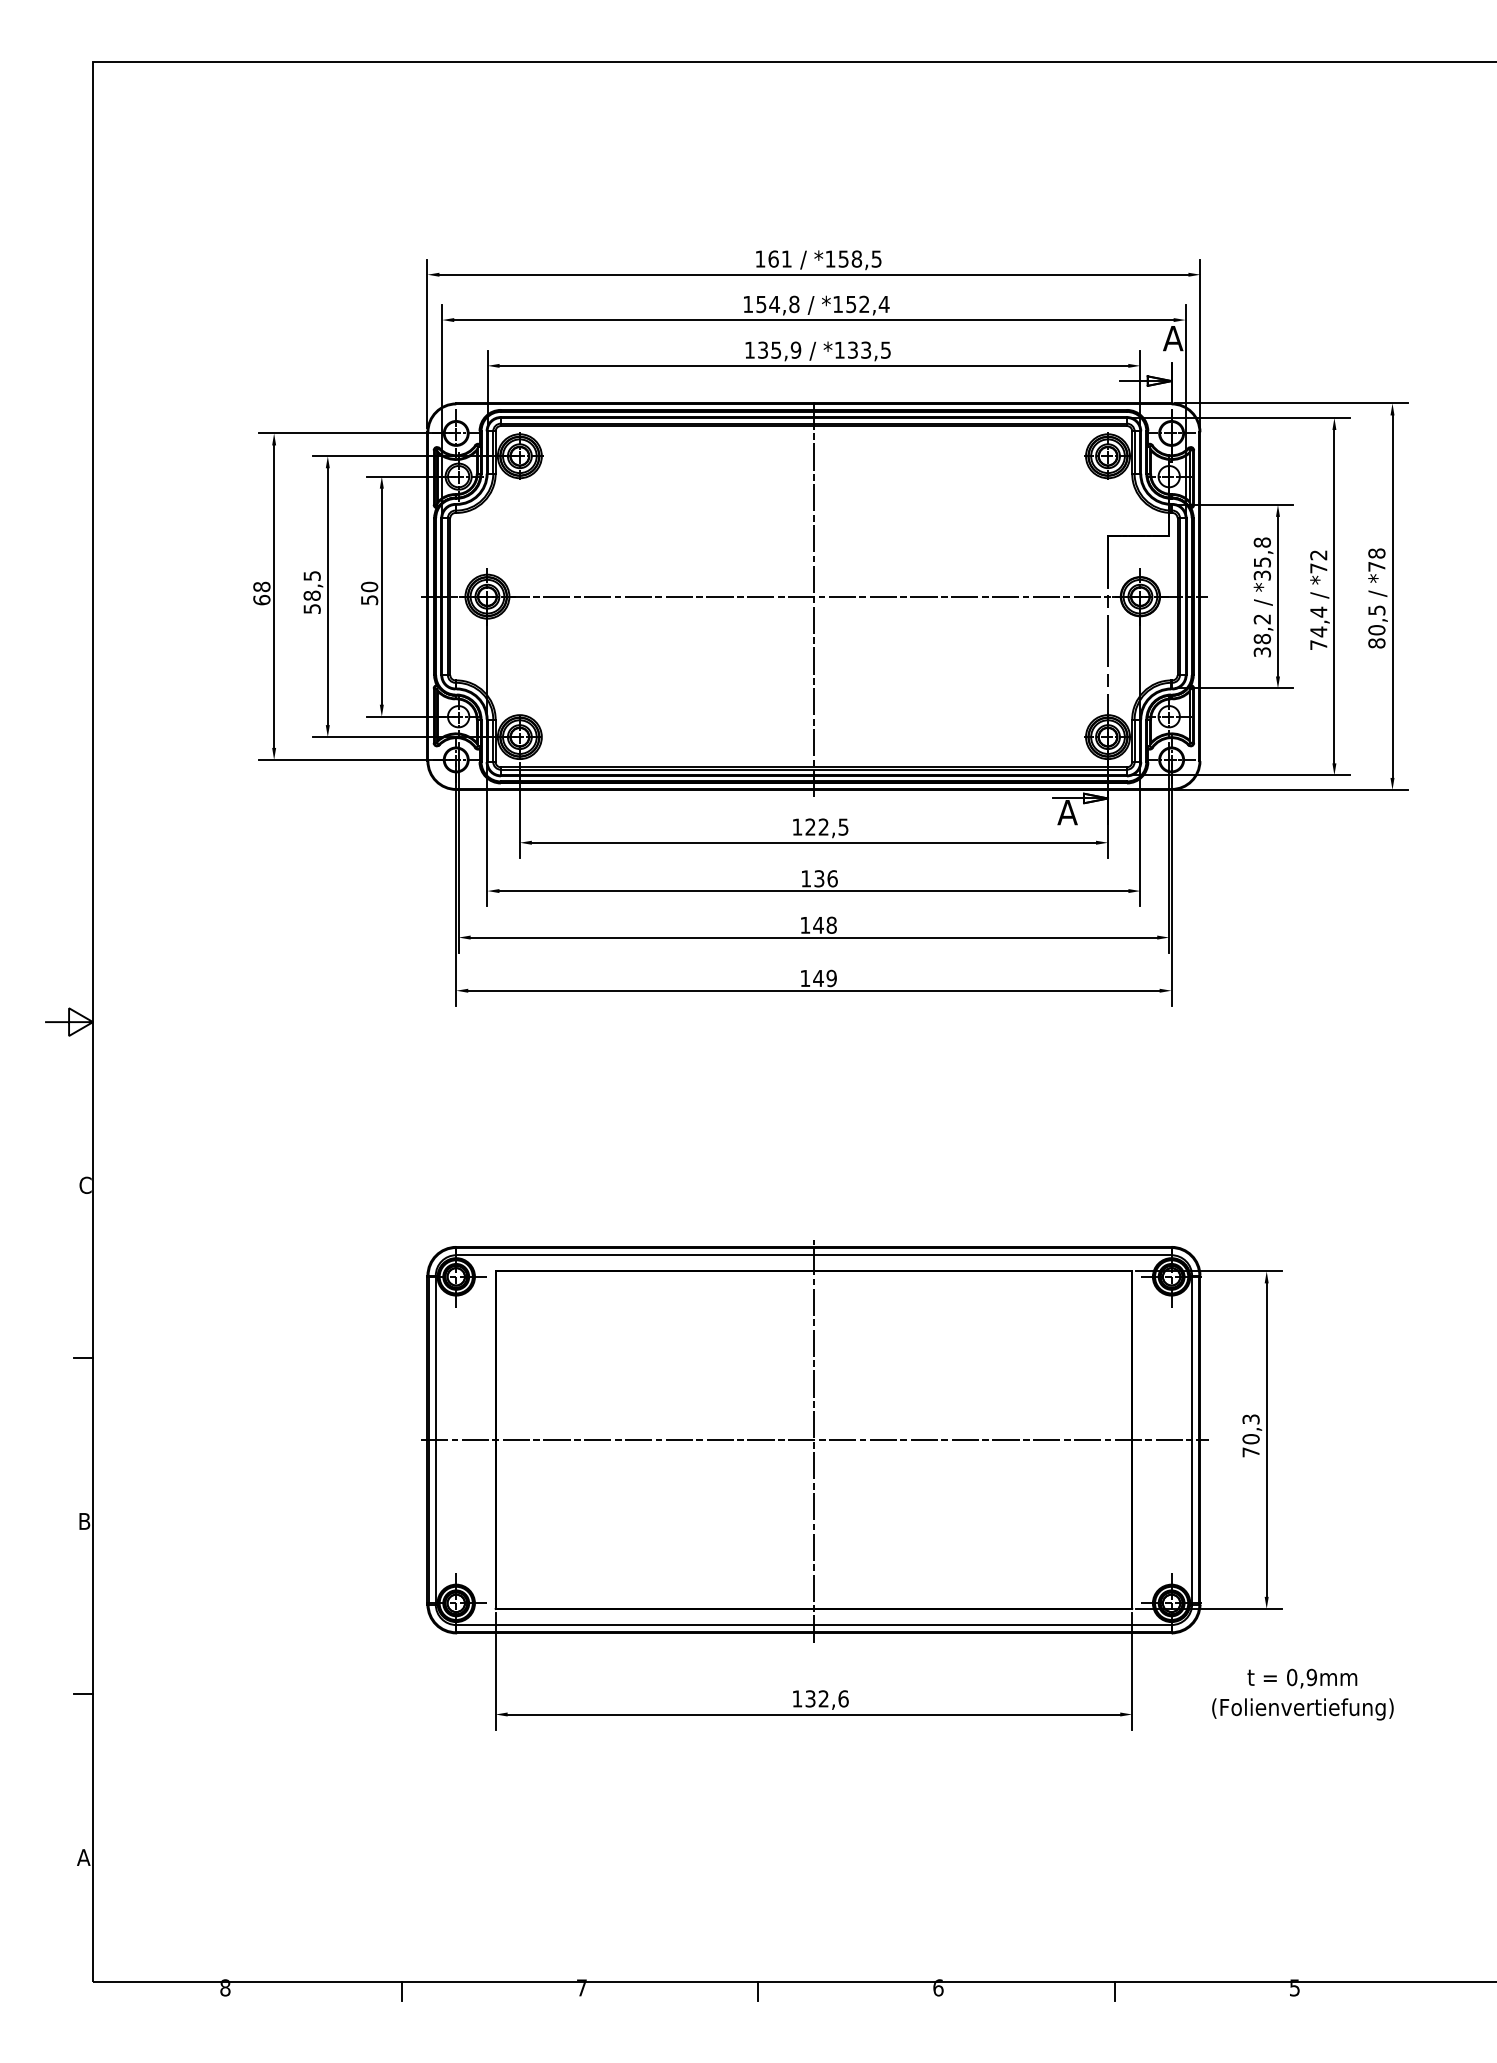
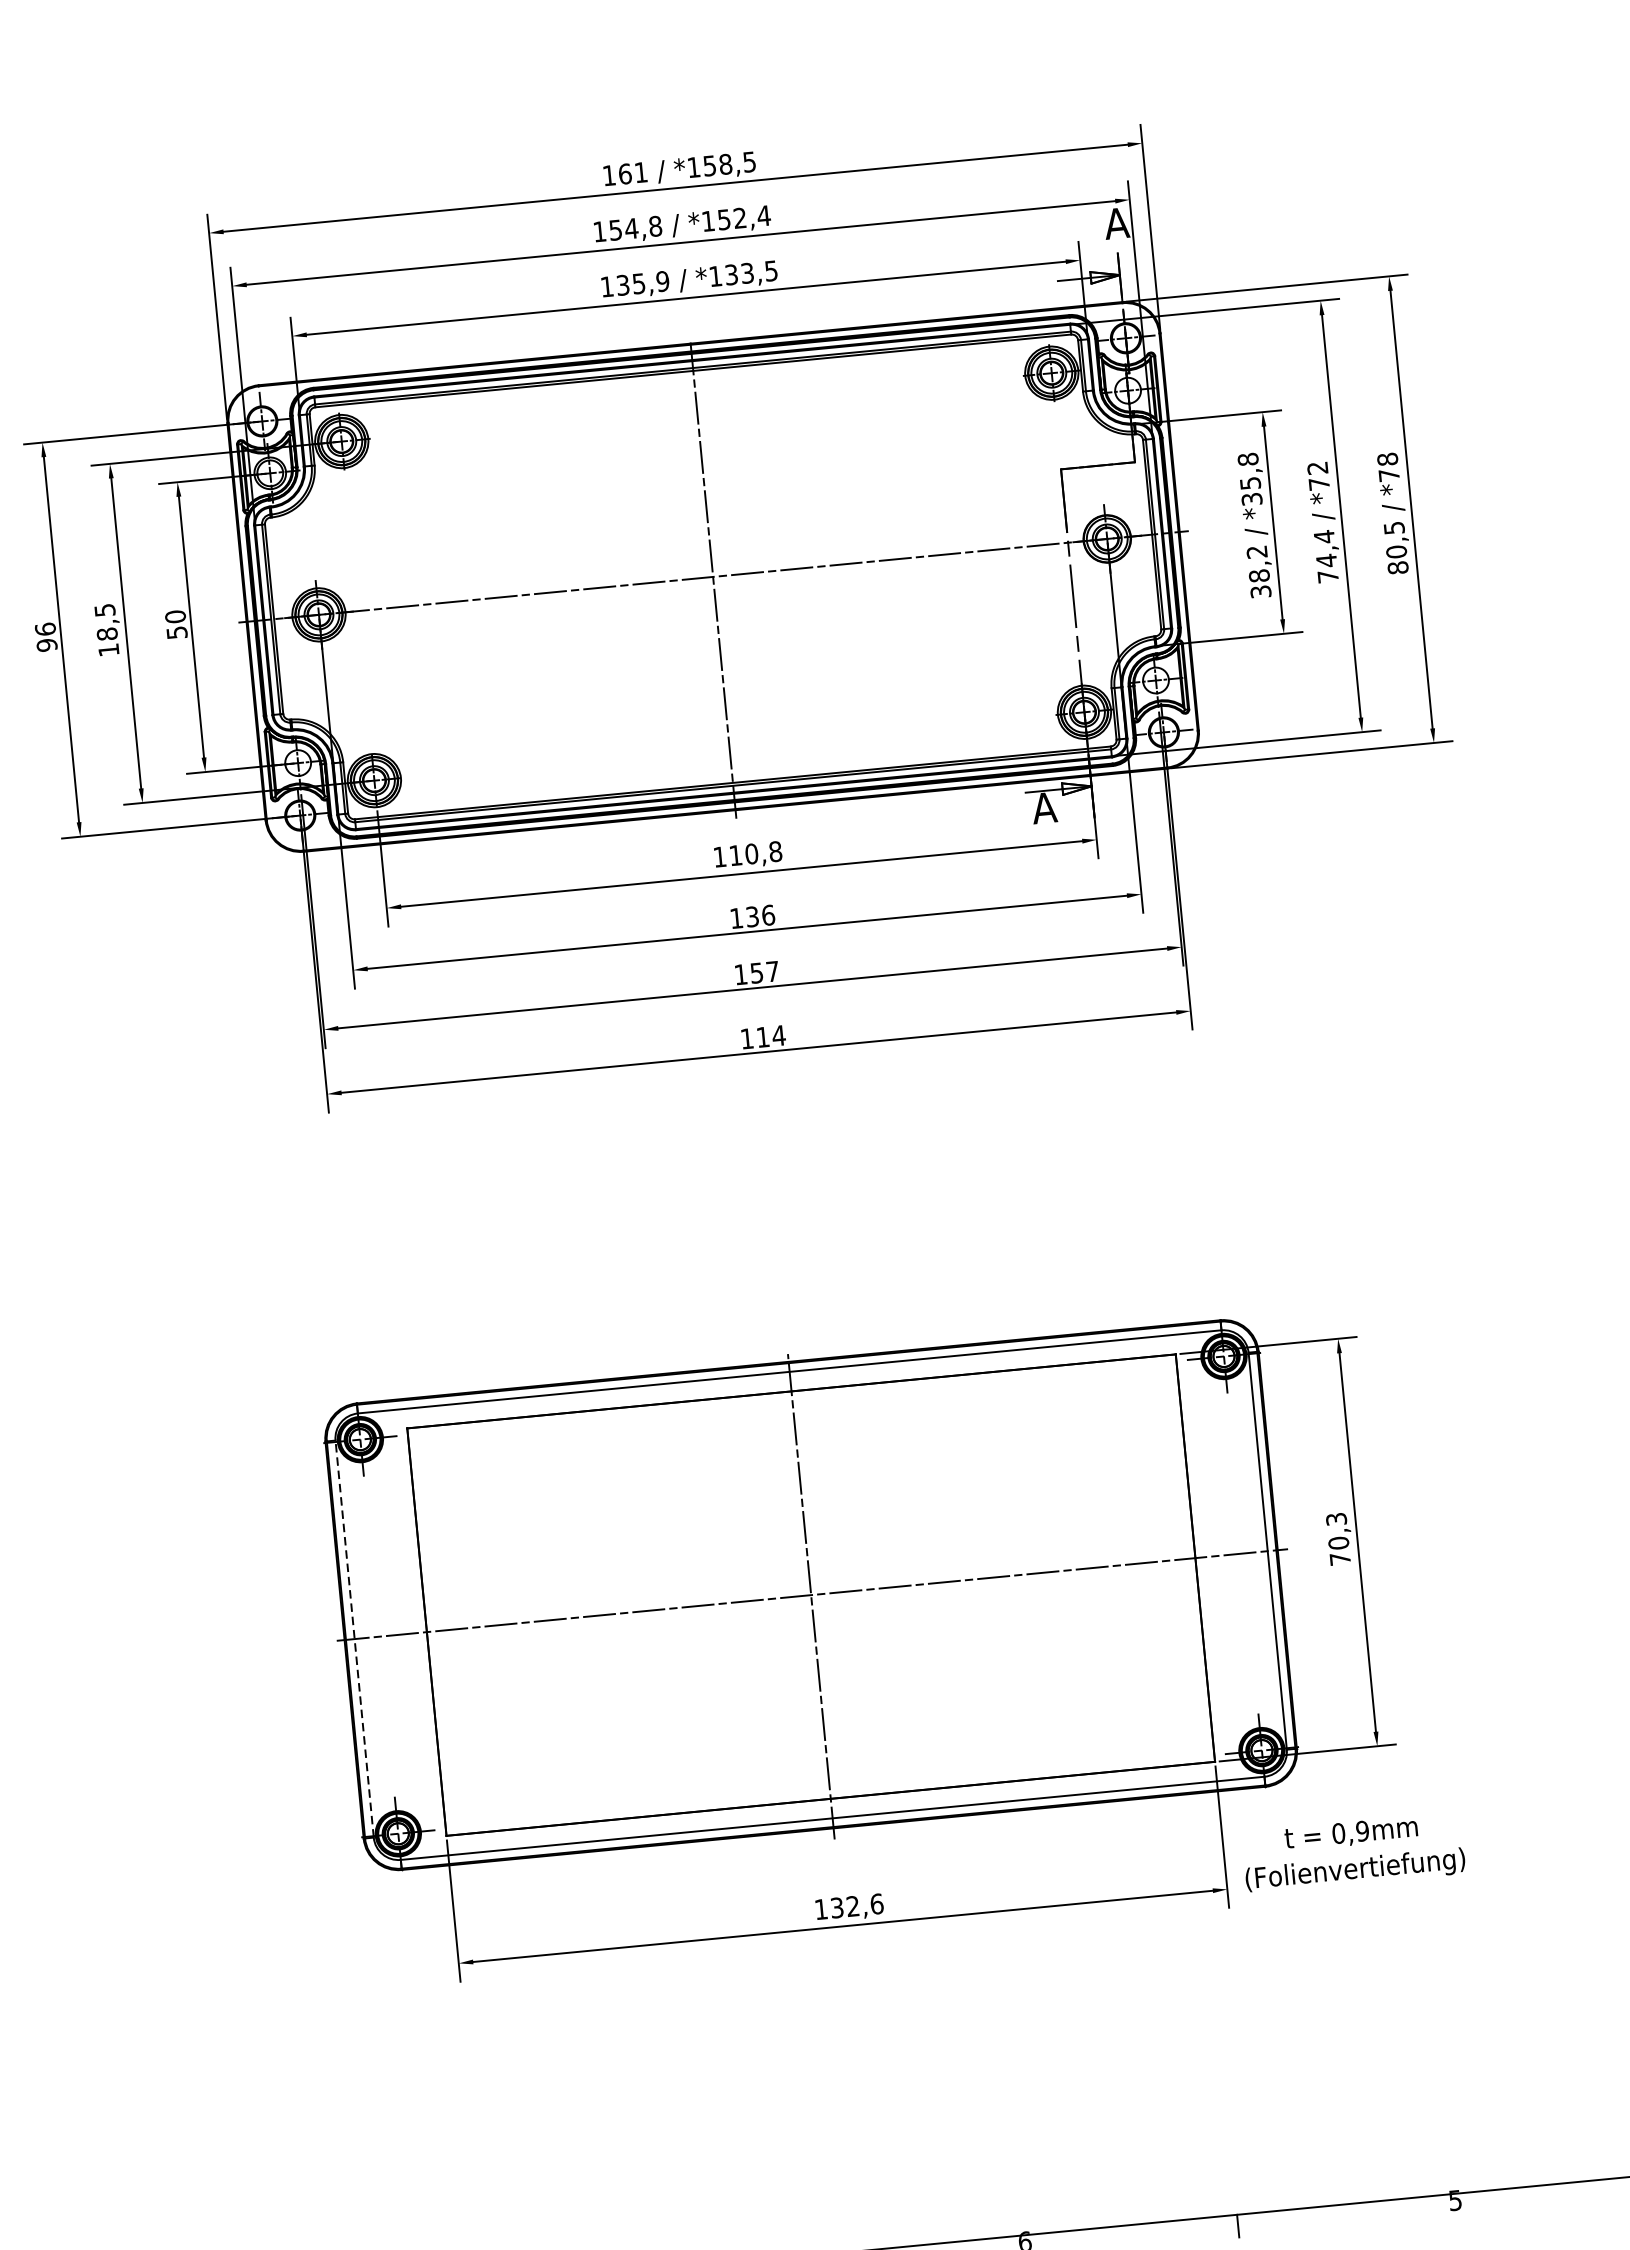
text: (261, 593) -> (45, 637), 68 -> 96
text: (311, 608) -> (107, 649), 58,5 -> 18,5
text: (826, 826) -> (755, 852), 122,5 -> 110,8
text: (824, 924) -> (763, 971), 148 -> 157
text: (825, 978) -> (771, 1036), 149 -> 114
line: (435, 1439) -> (354, 1638), solid -> dashed
text: (1302, 1694) -> (1353, 1852), moved

